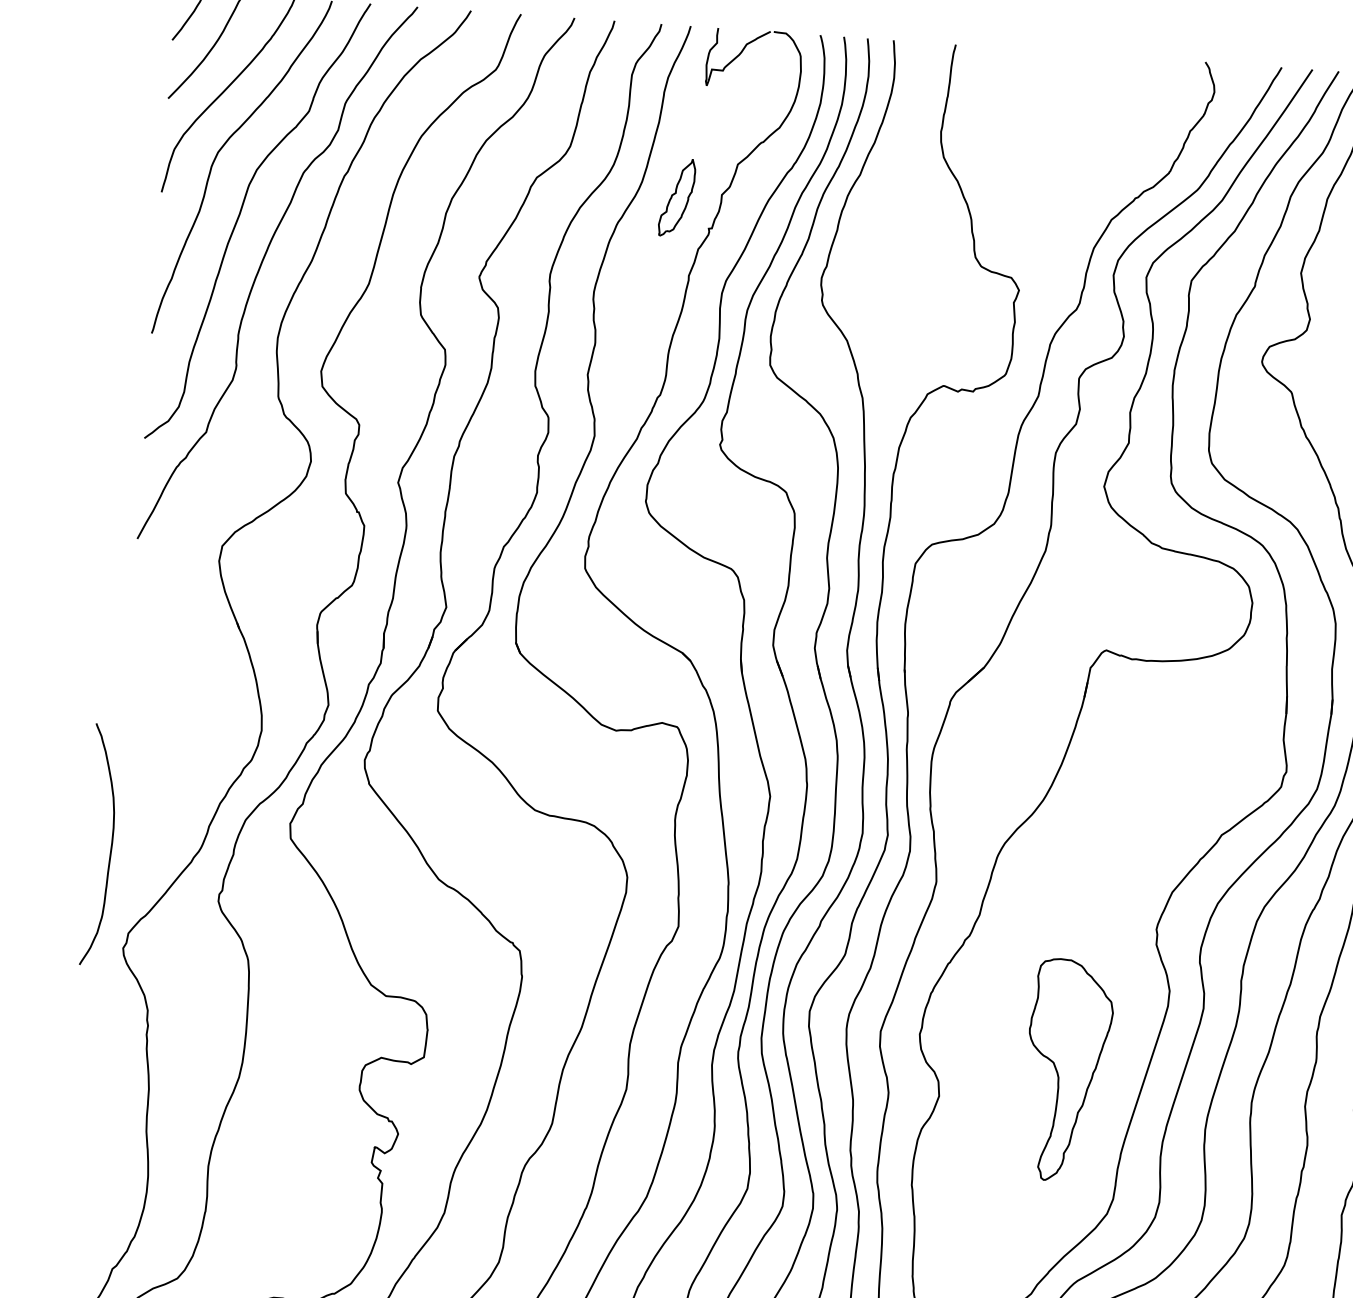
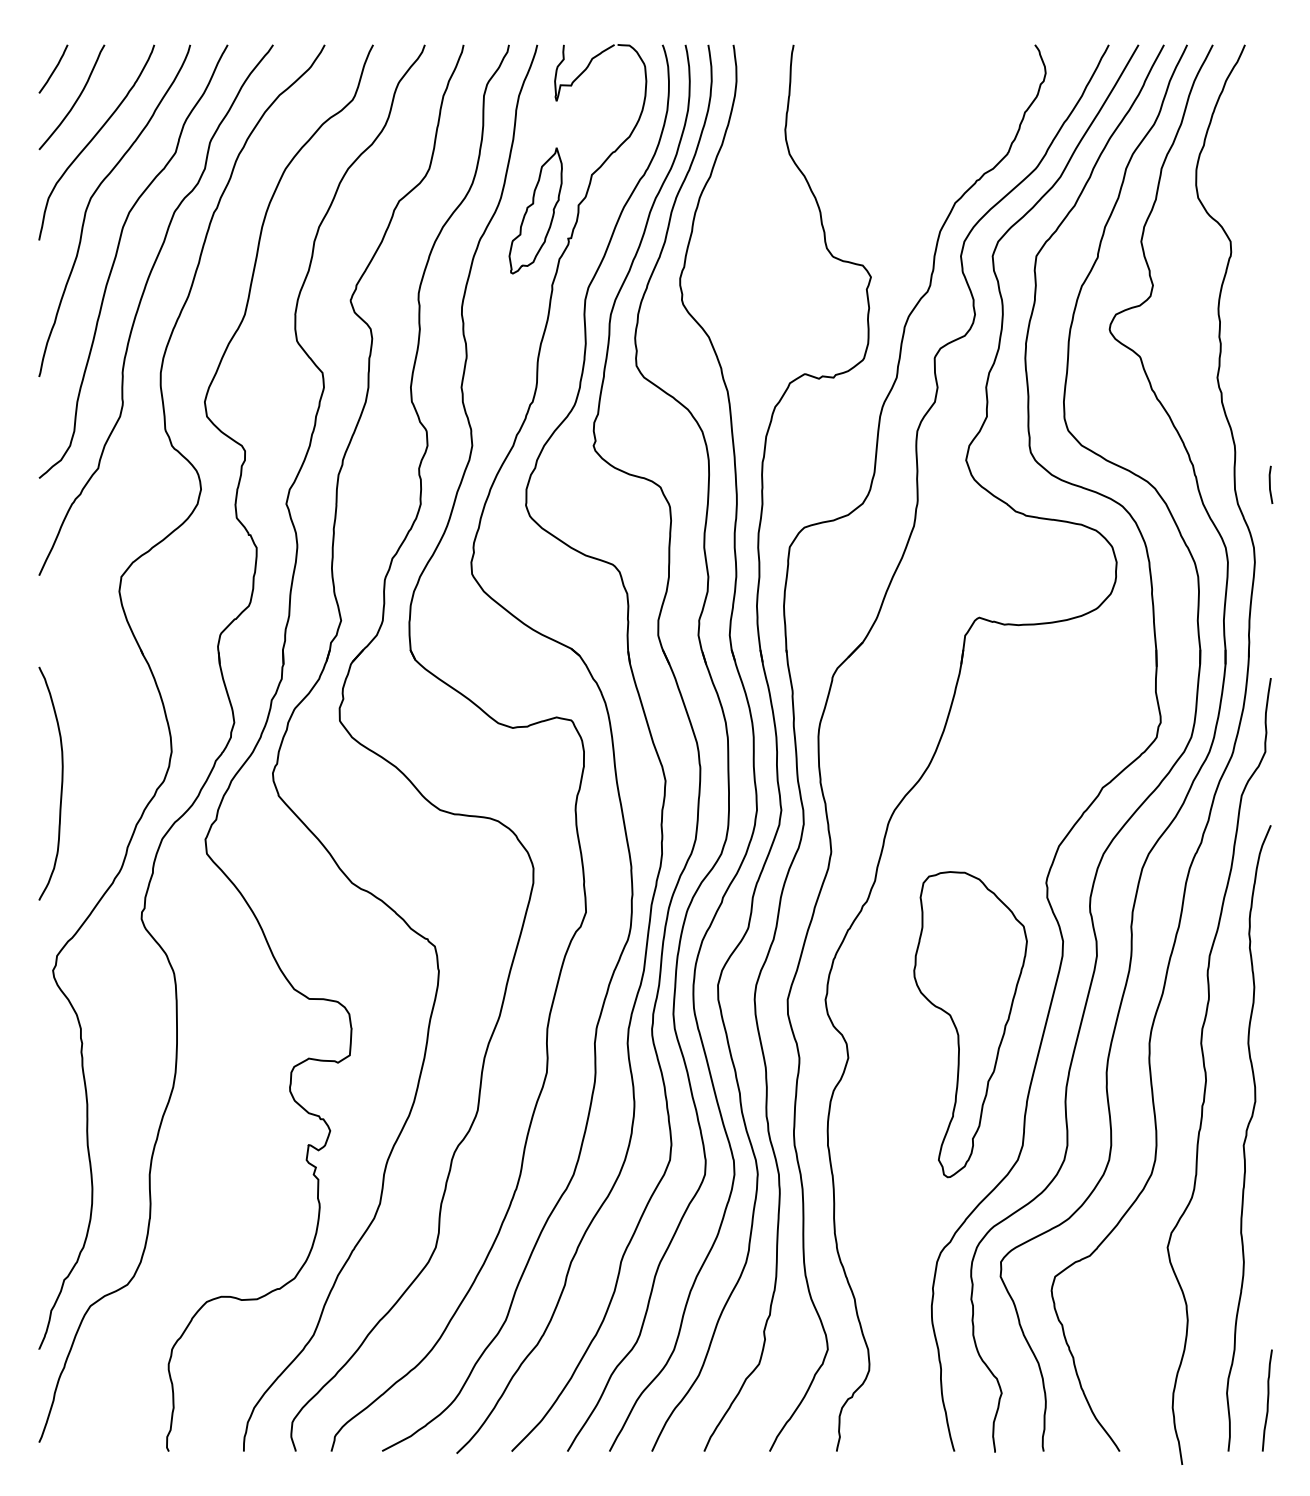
part: (676, 197) -> (535, 210), size x1.67
curve: (111, 845) -> (61, 783), moved
part: (1067, 1070) -> (970, 1024), size x1.43

